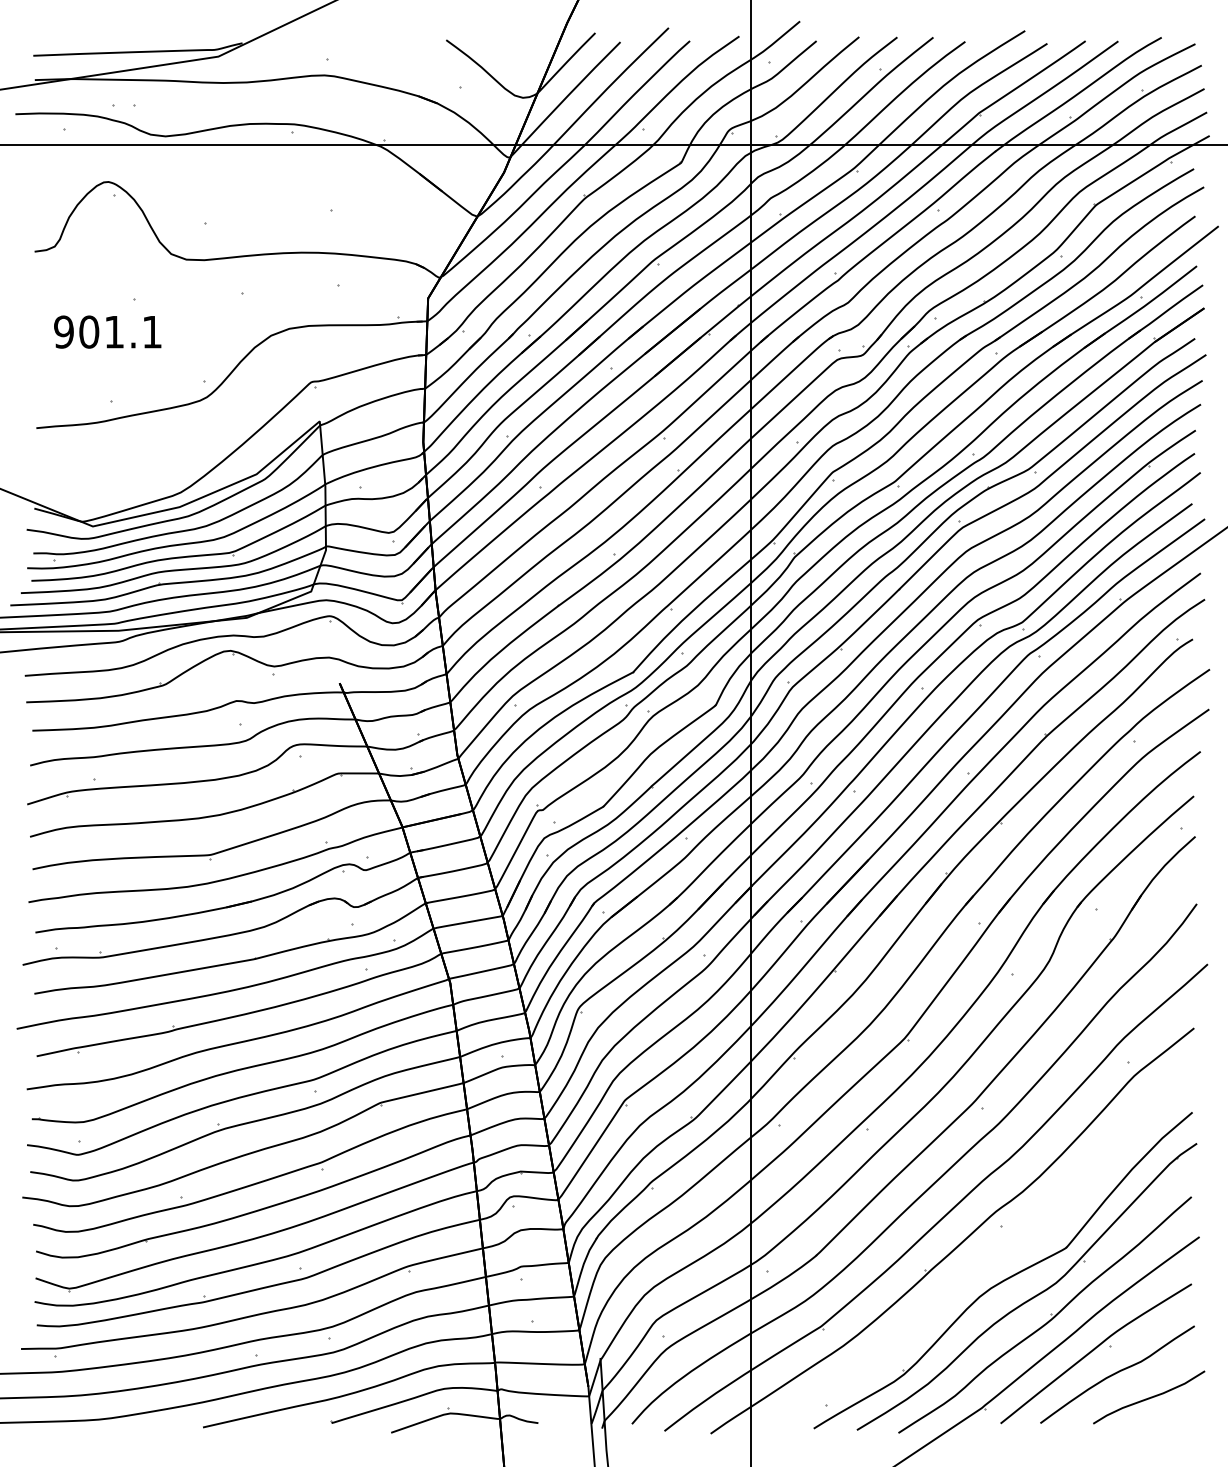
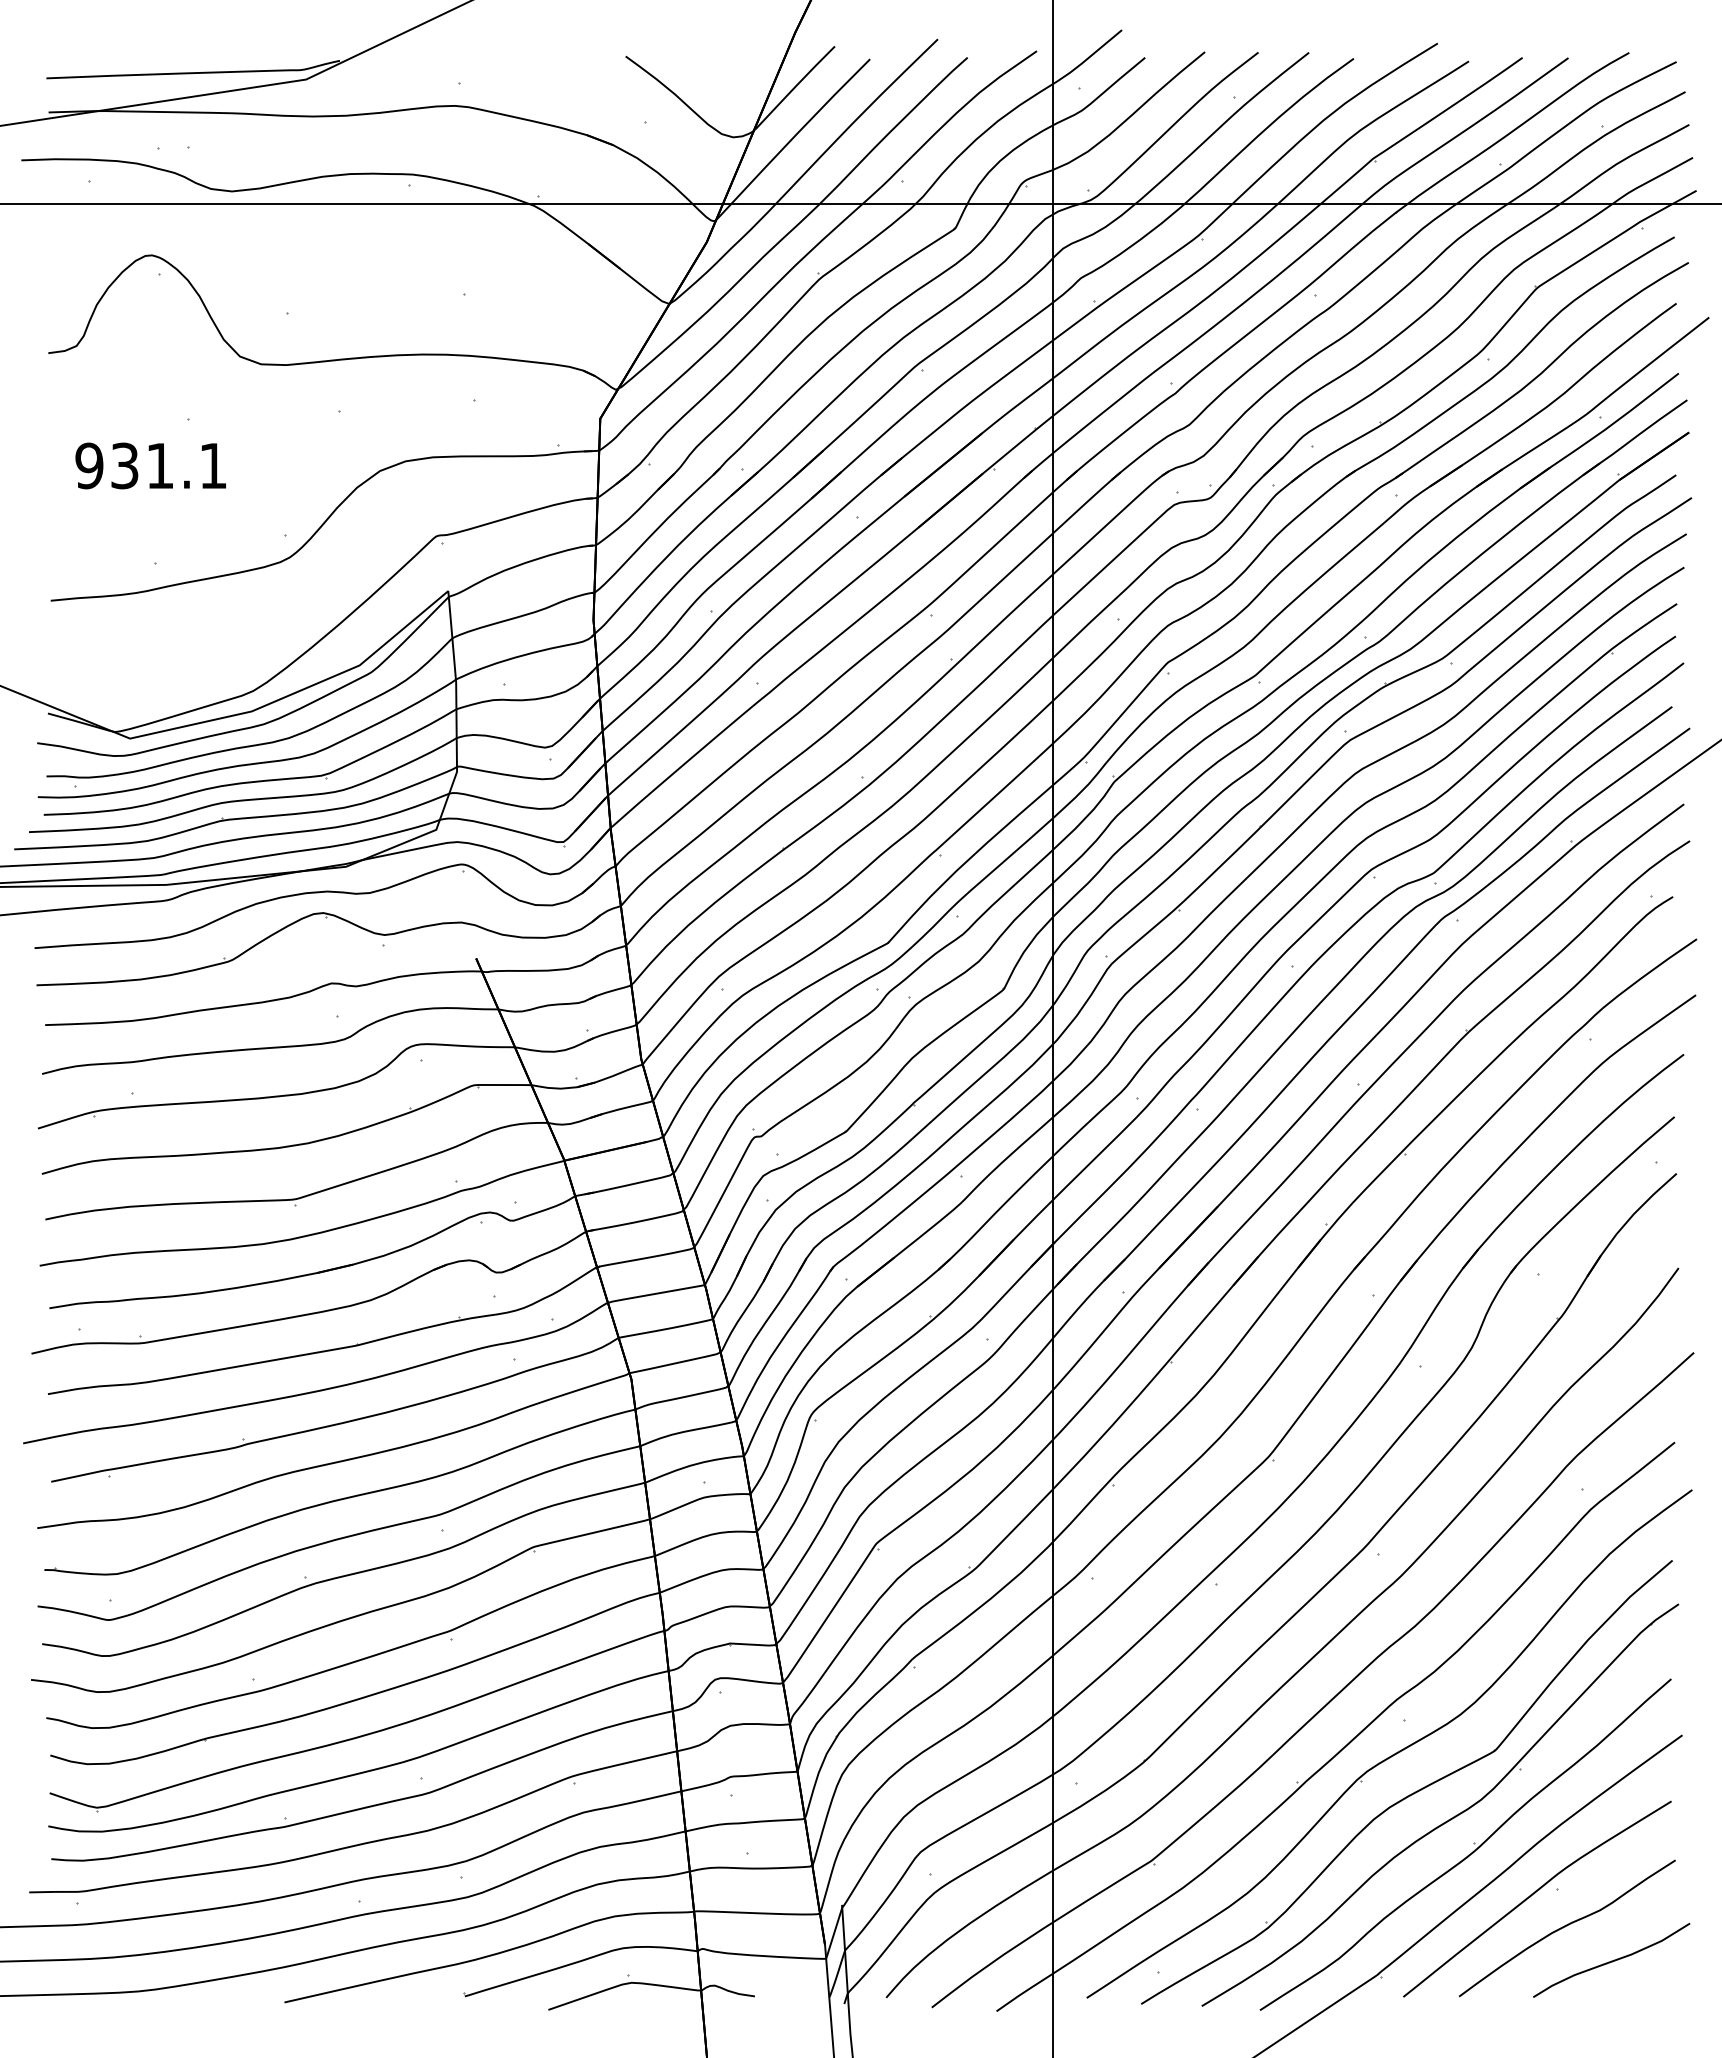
text: (88, 331) -> (124, 465), 901.1 -> 931.1
part: (994, 1249) -> (1394, 1753), added

